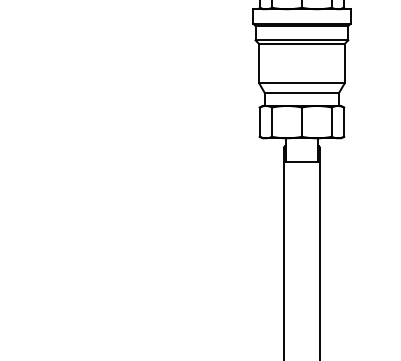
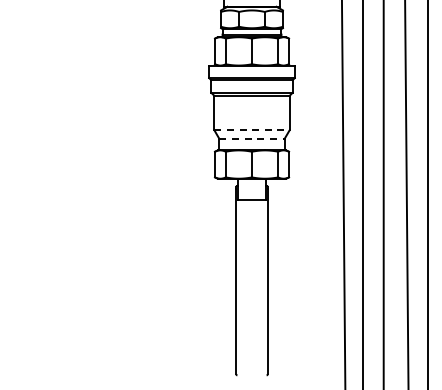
line: (302, 83) -> (252, 130), solid -> dashed
line: (301, 93) -> (251, 139), solid -> dashed

